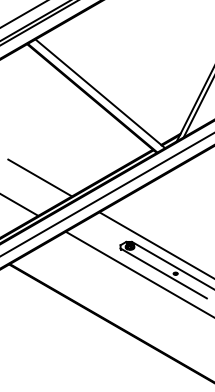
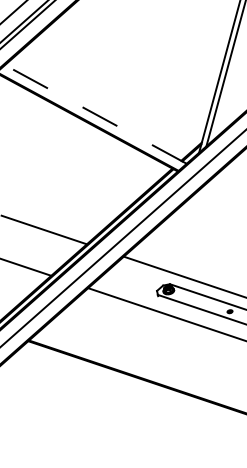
line: (100, 93) -> (96, 114), solid -> dashed

